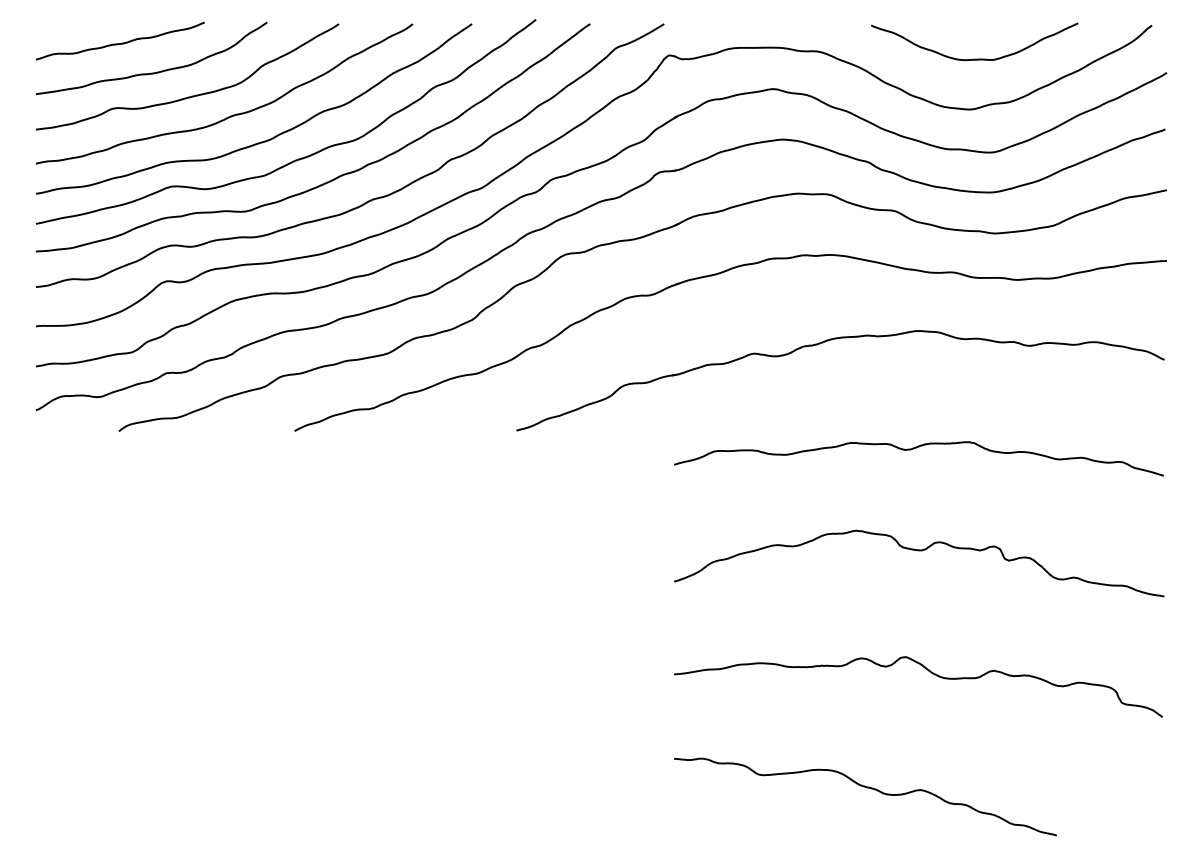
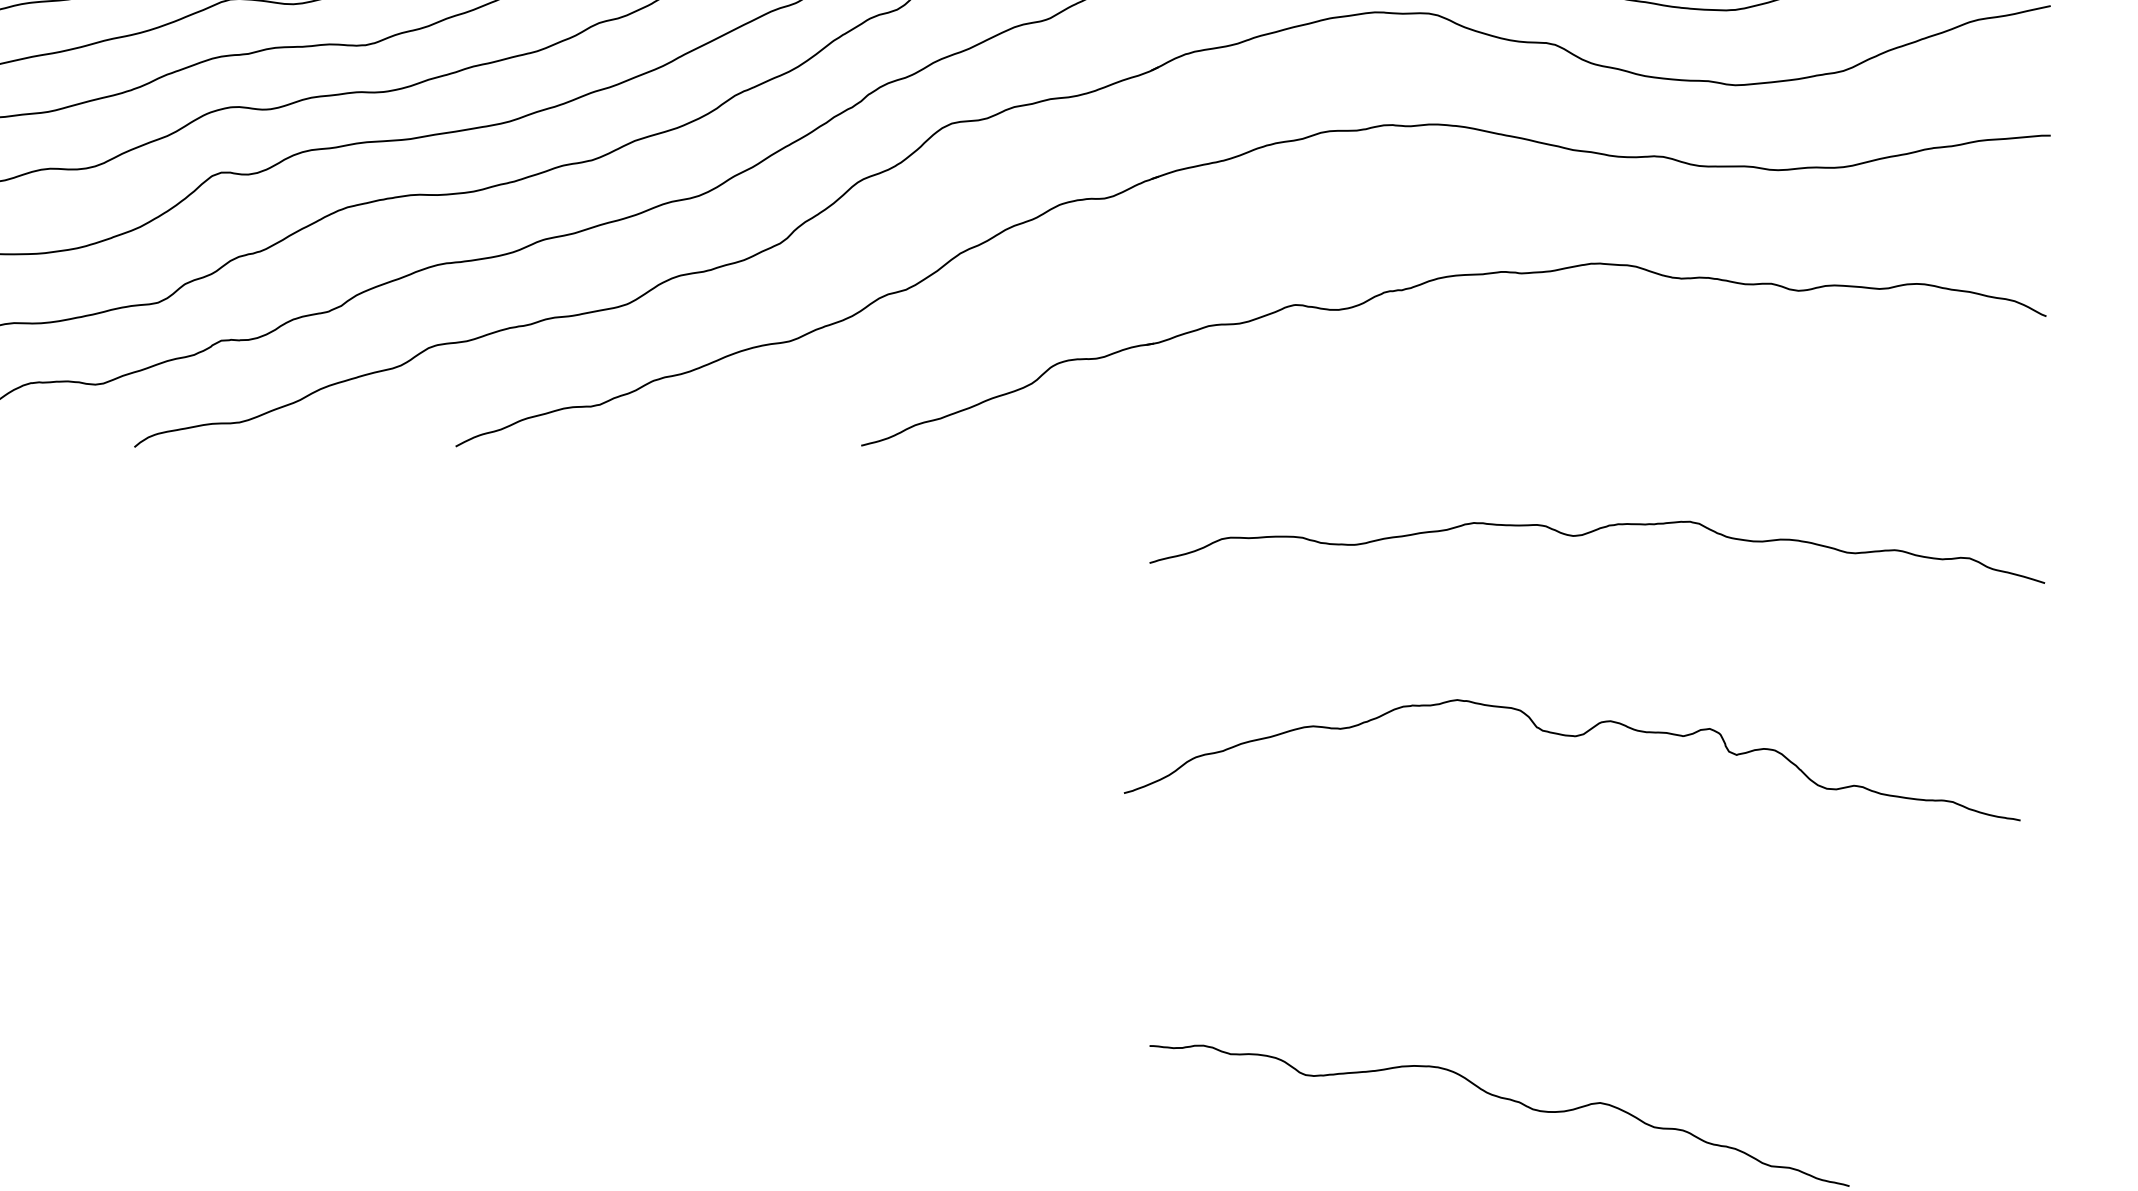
curve: (914, 449) -> (1589, 535), moved
curve: (919, 551) -> (1572, 738), moved
curve: (929, 672) -> (1616, 888), removed

